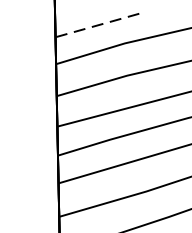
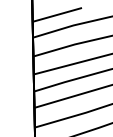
line: (96, 26) -> (56, 15), dashed -> solid

